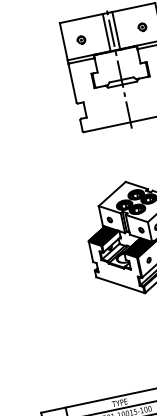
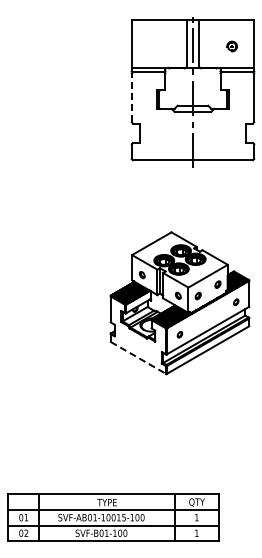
part: (81, 40) -> (153, 46), removed
line: (72, 83) -> (131, 97), solid -> dashed
line: (120, 284) -> (138, 357), solid -> dashed

